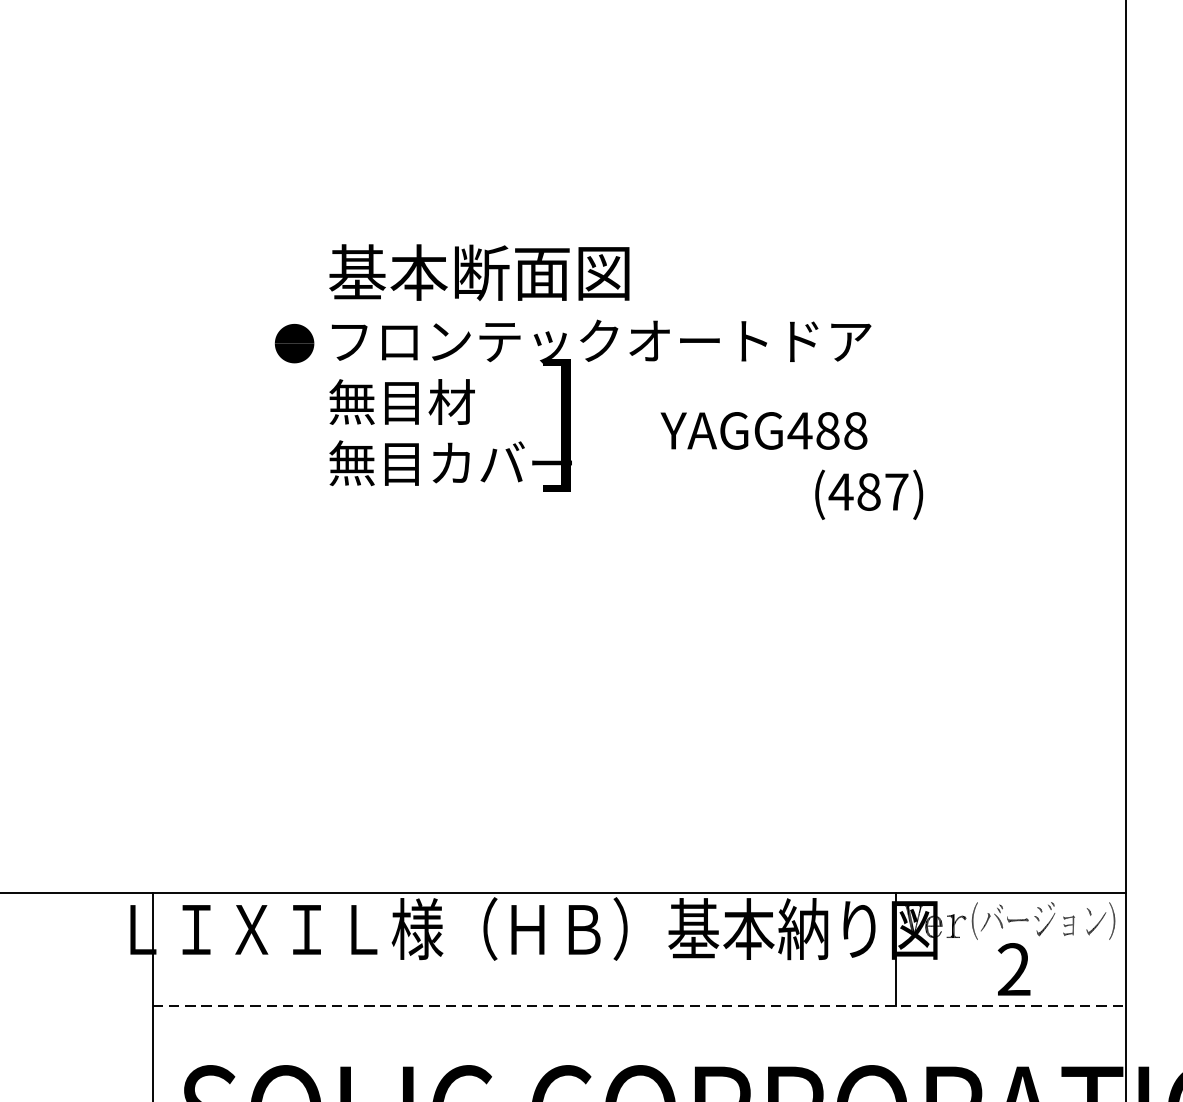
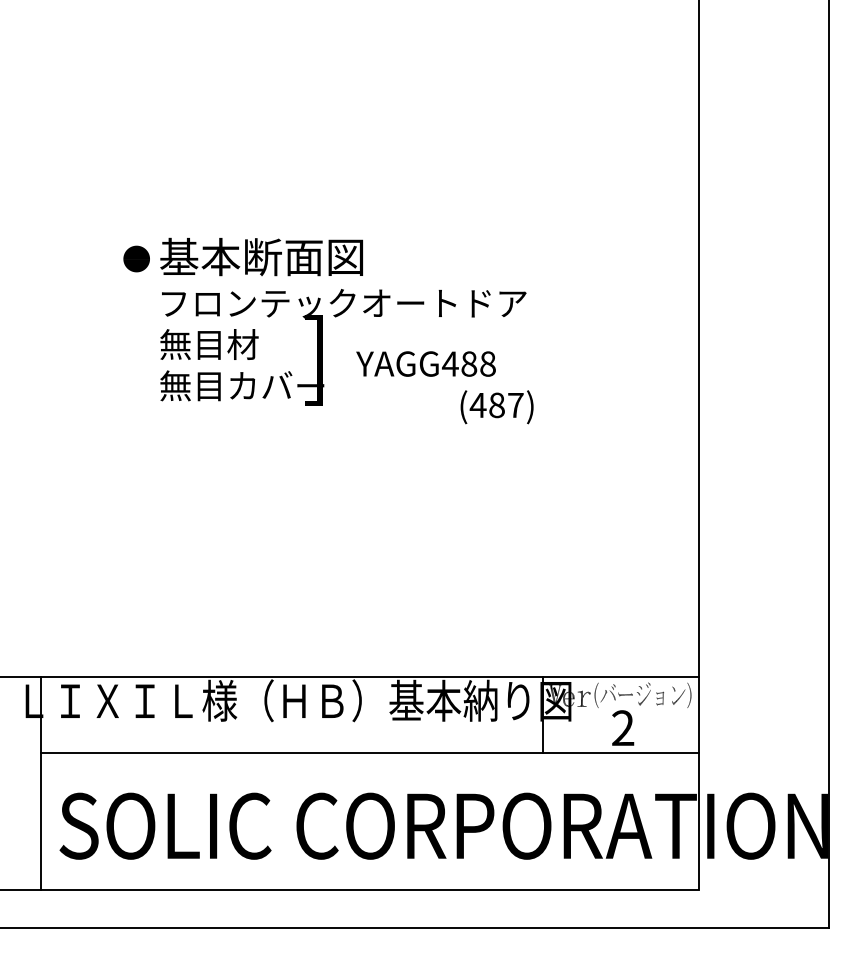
part: (294, 342) -> (136, 258), moved
text: (791, 465) -> (444, 387), moved
line: (640, 1005) -> (370, 752), dashed -> solid

